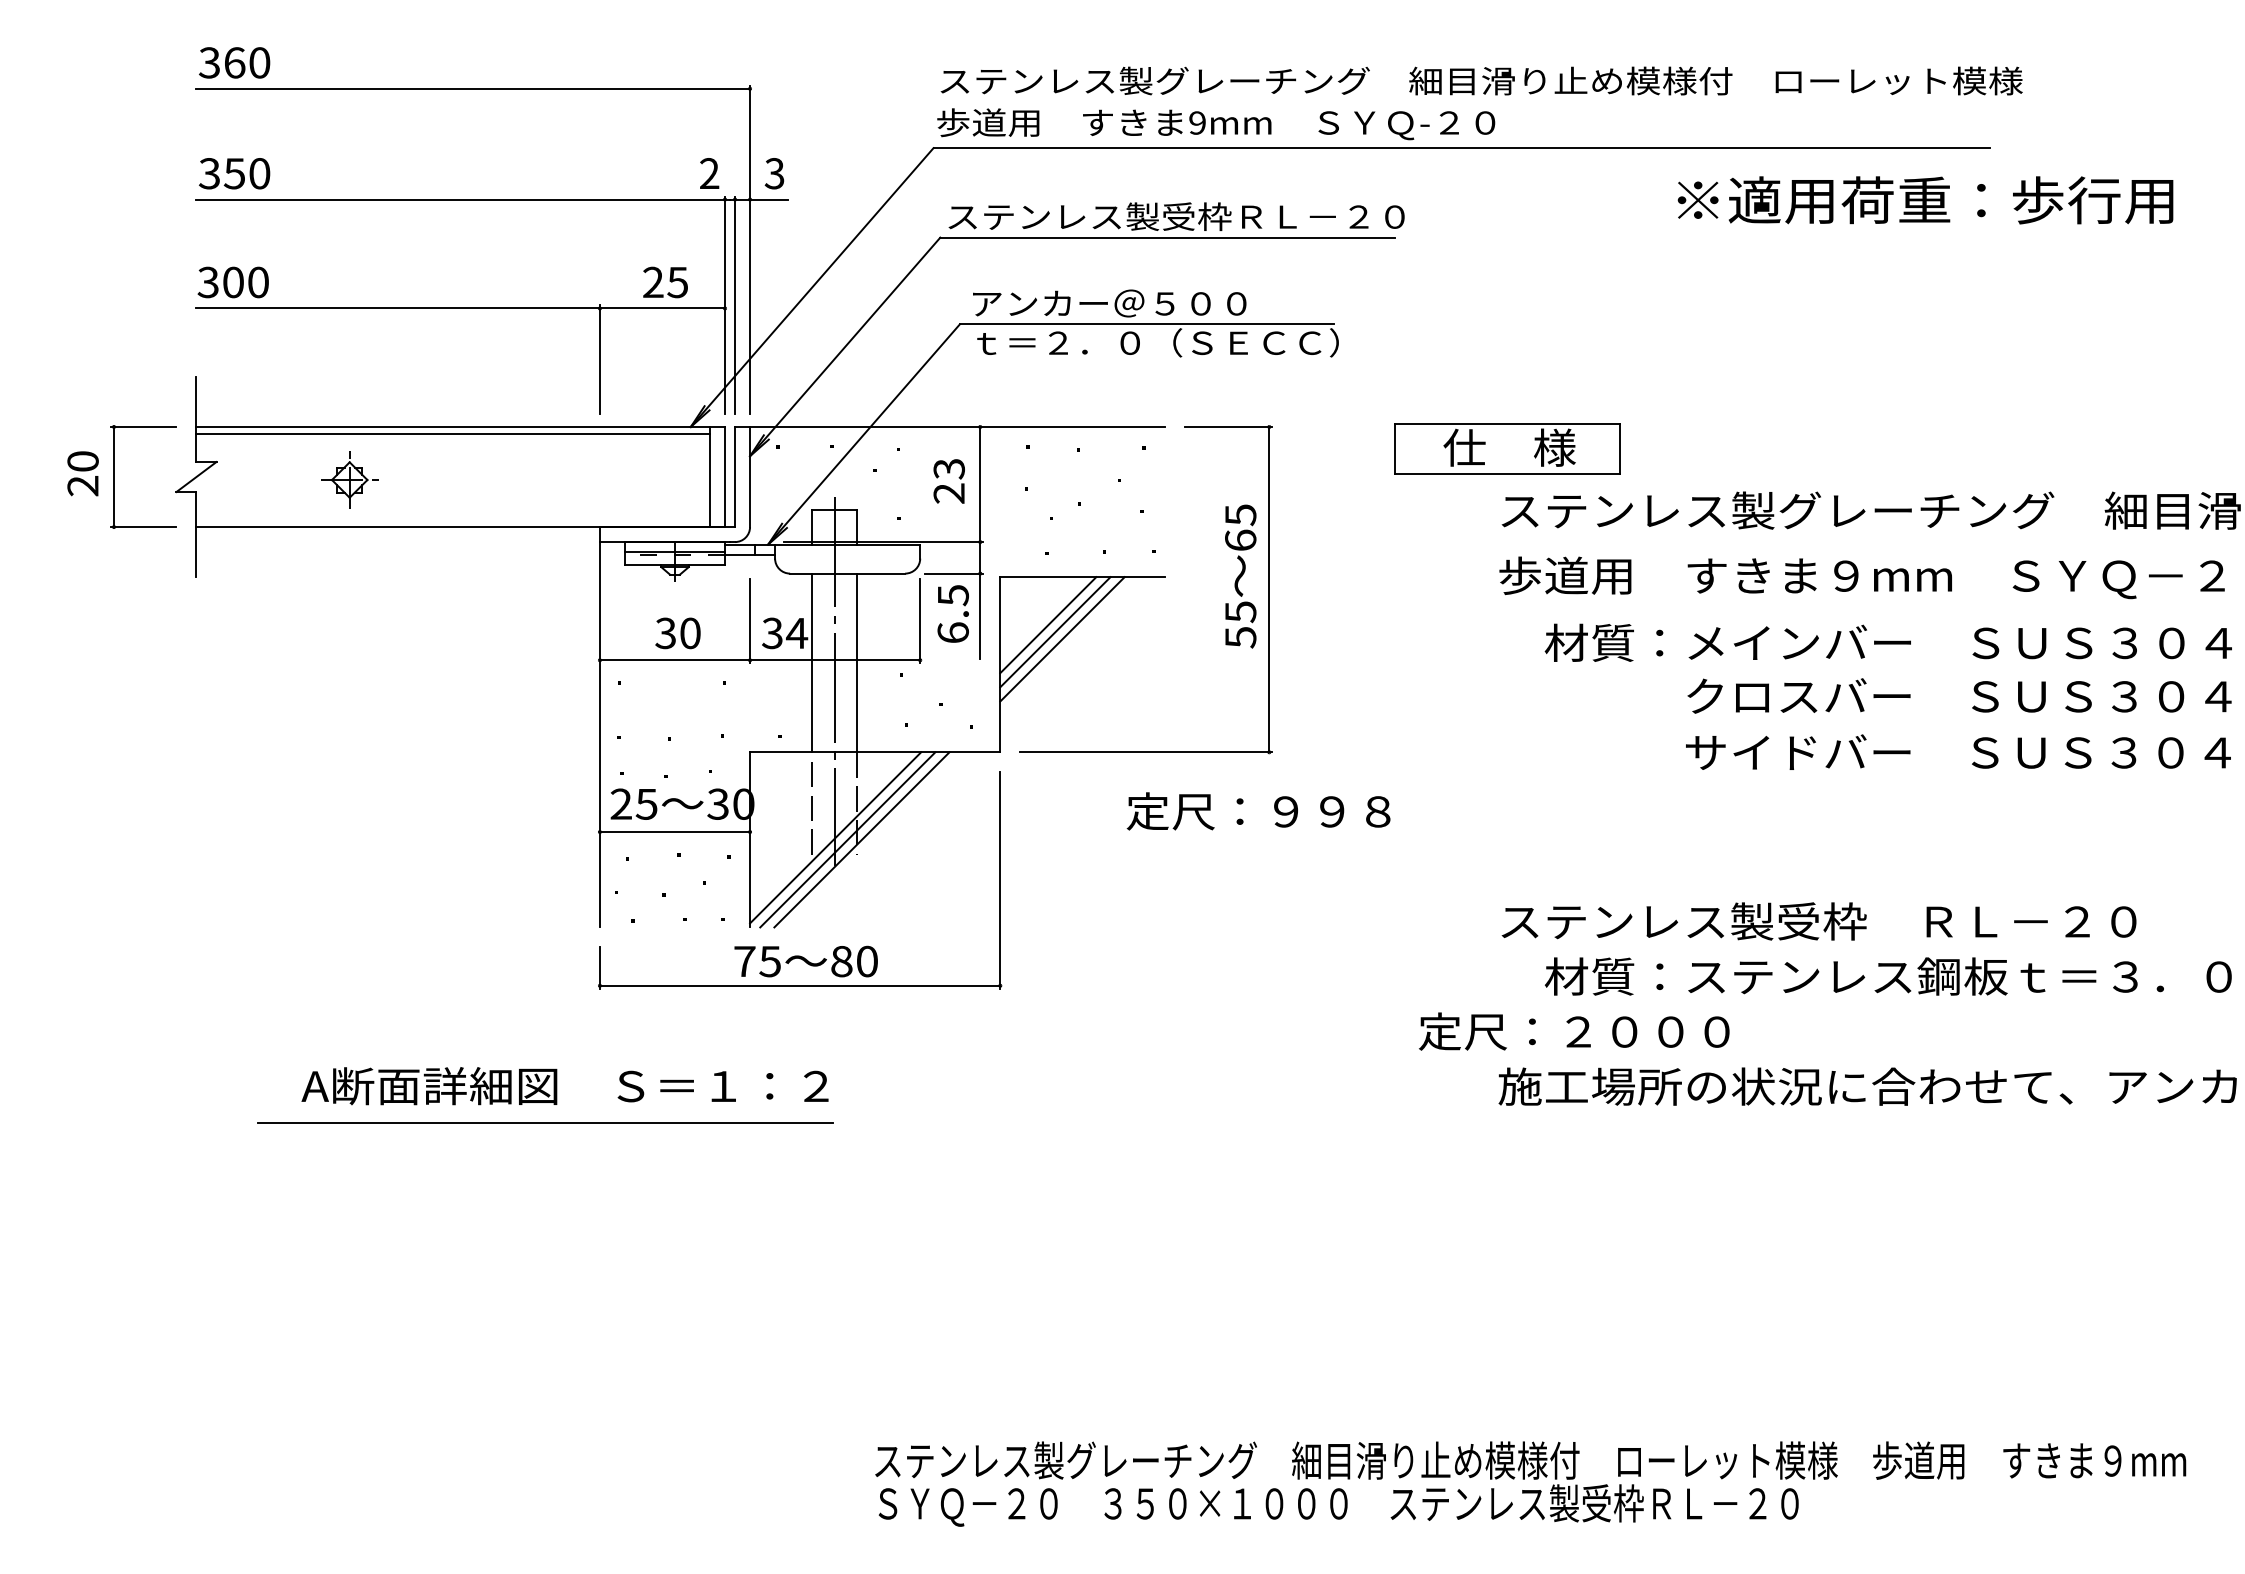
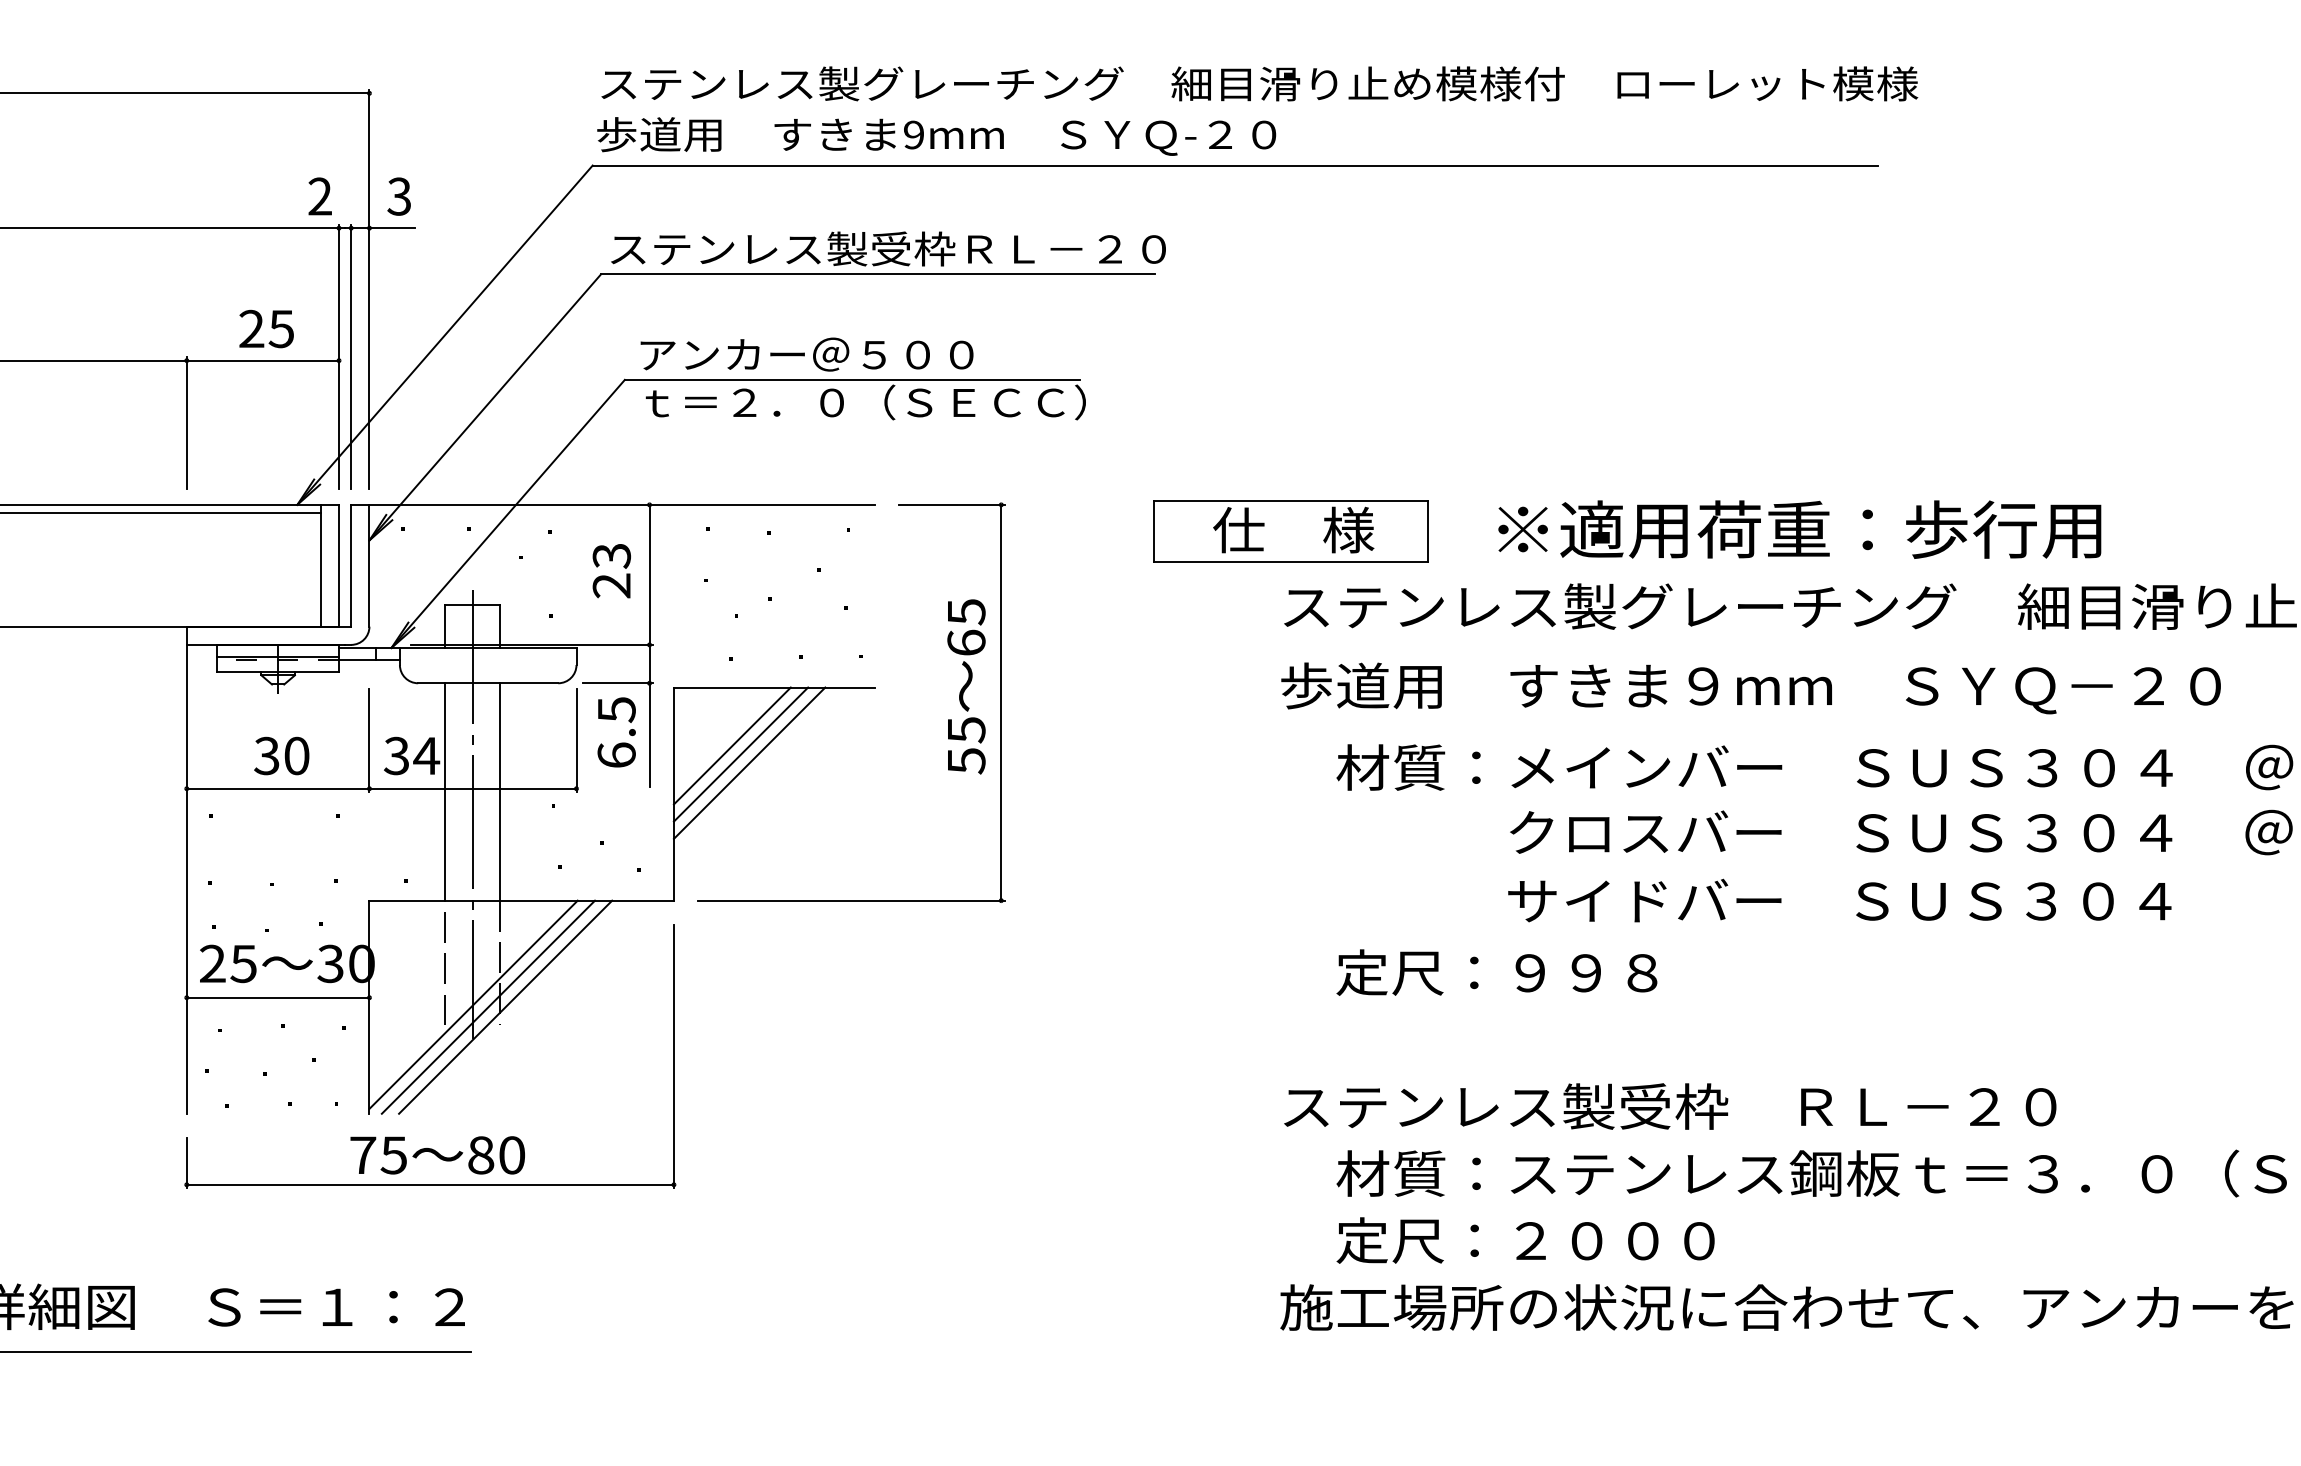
text: (1925, 200) -> (1799, 529), moved
text: (1258, 811) -> (1496, 972), moved
text: (1574, 1031) -> (1525, 1240), moved

